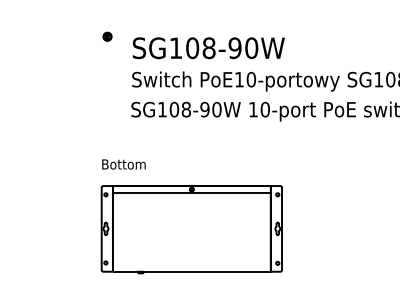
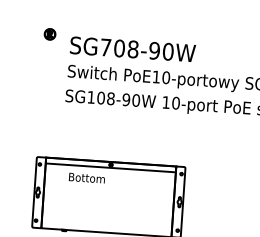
part: (107, 36) -> (50, 34), size x1.6
text: (176, 47) -> (106, 47), SG108-90W -> SG708-90W
text: (123, 164) -> (86, 178), moved

